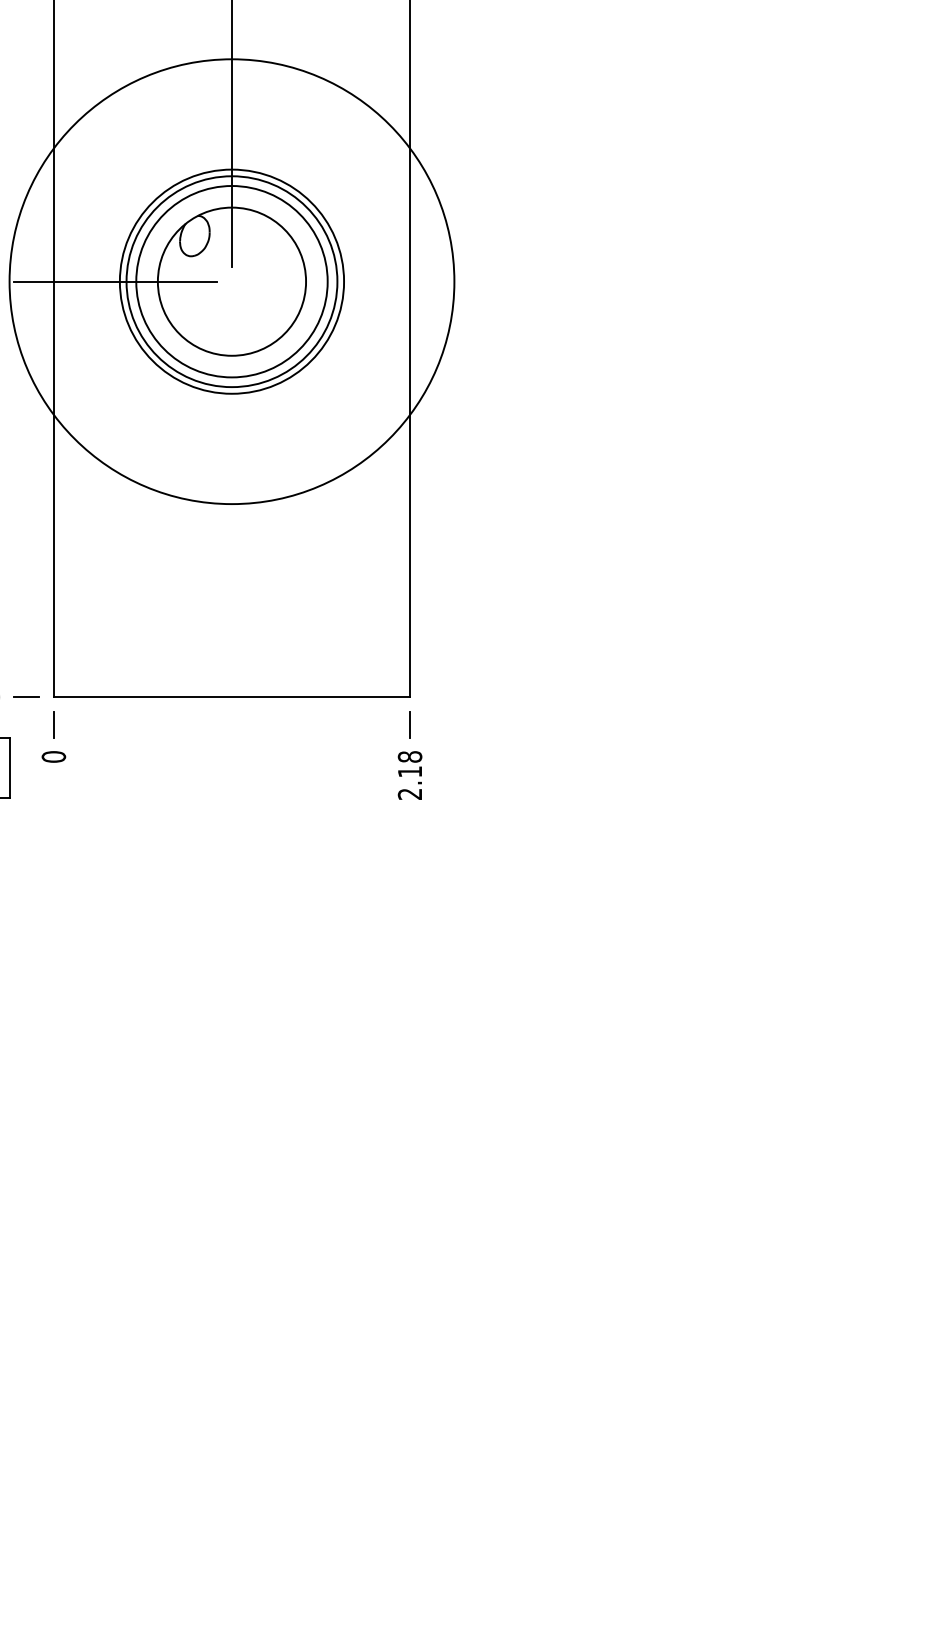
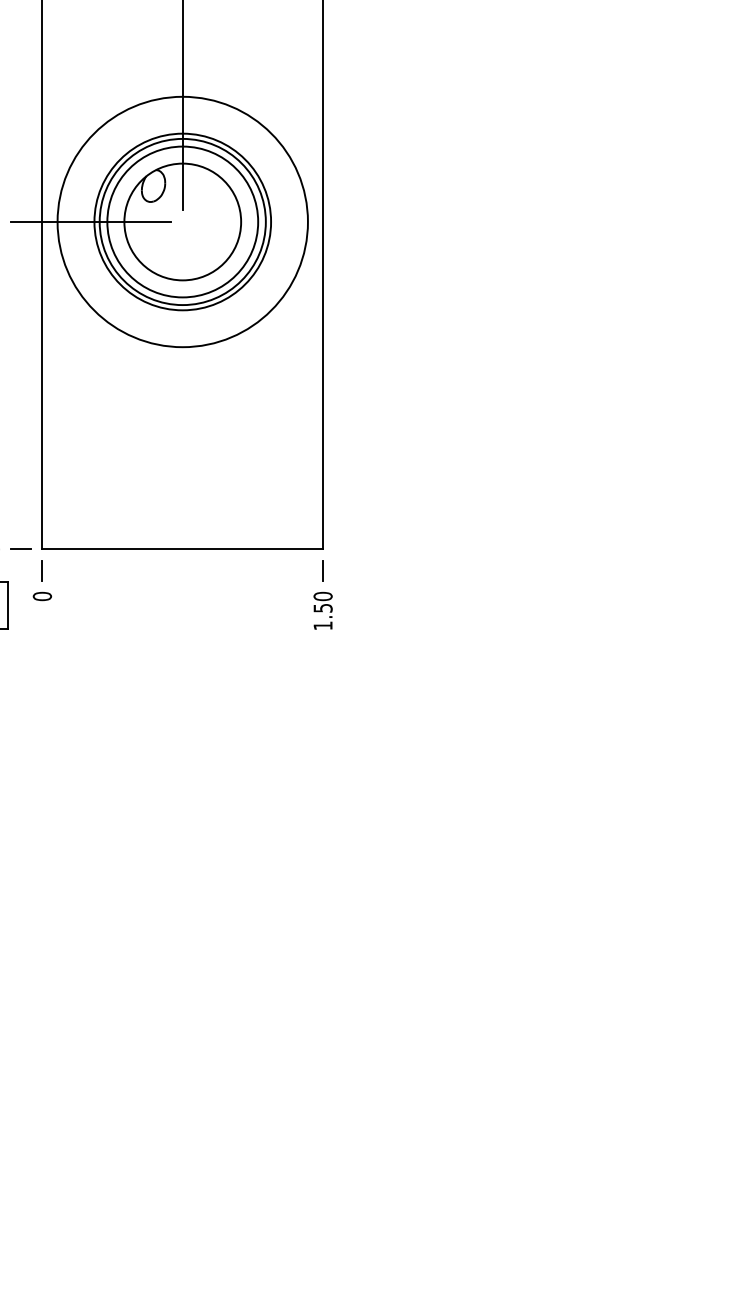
circle: (231, 281) -> (182, 221), size x0.71
text: (409, 775) -> (322, 611), 2.18 -> 1.50

